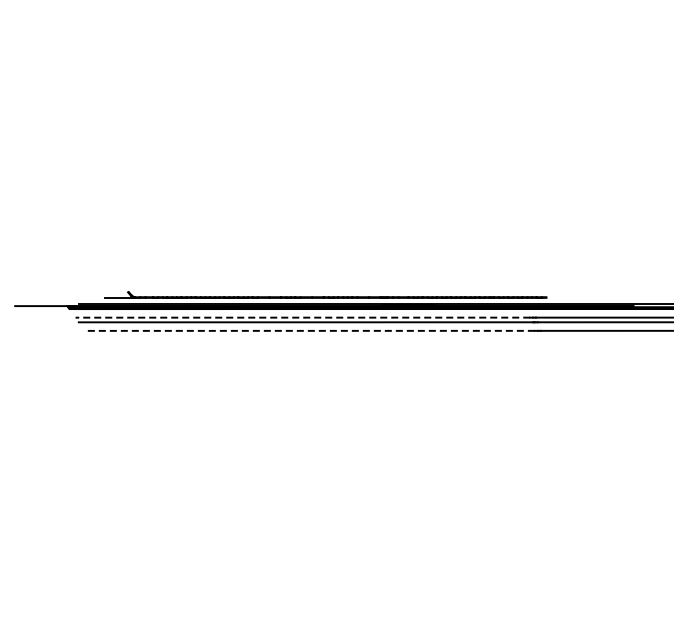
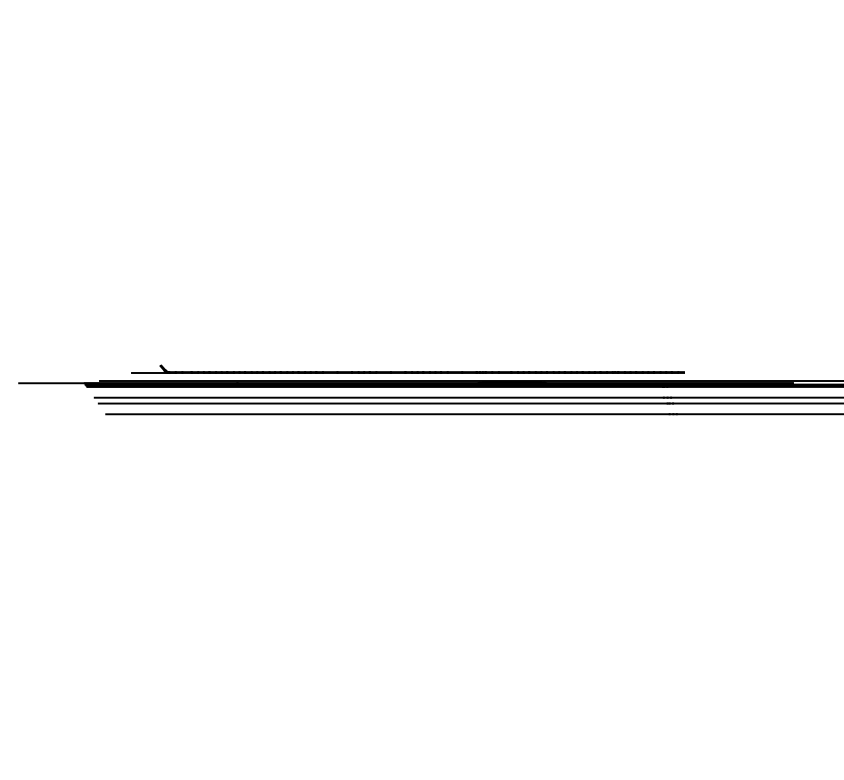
line: (302, 317) -> (378, 397), dashed -> solid
line: (309, 330) -> (387, 413), dashed -> solid

